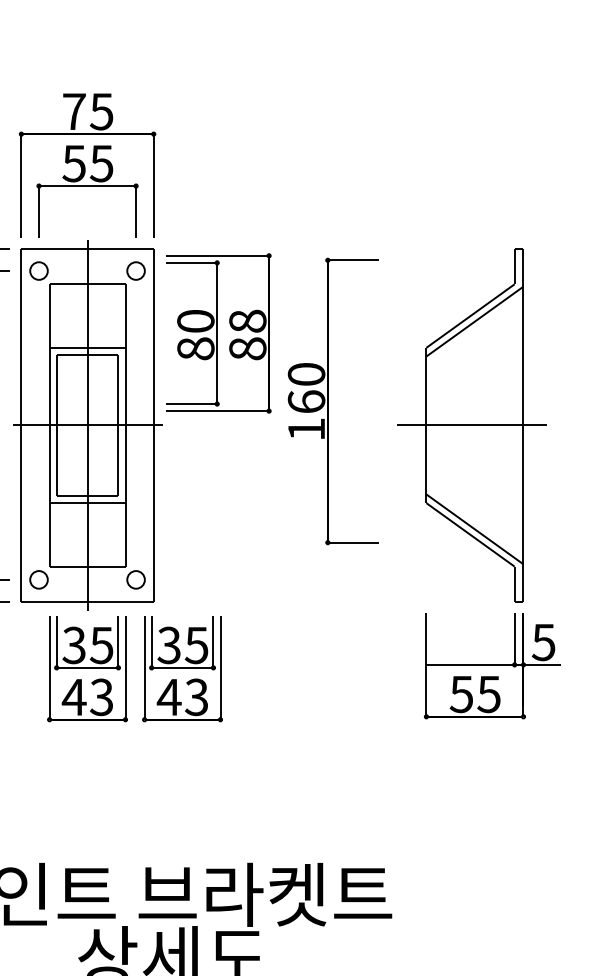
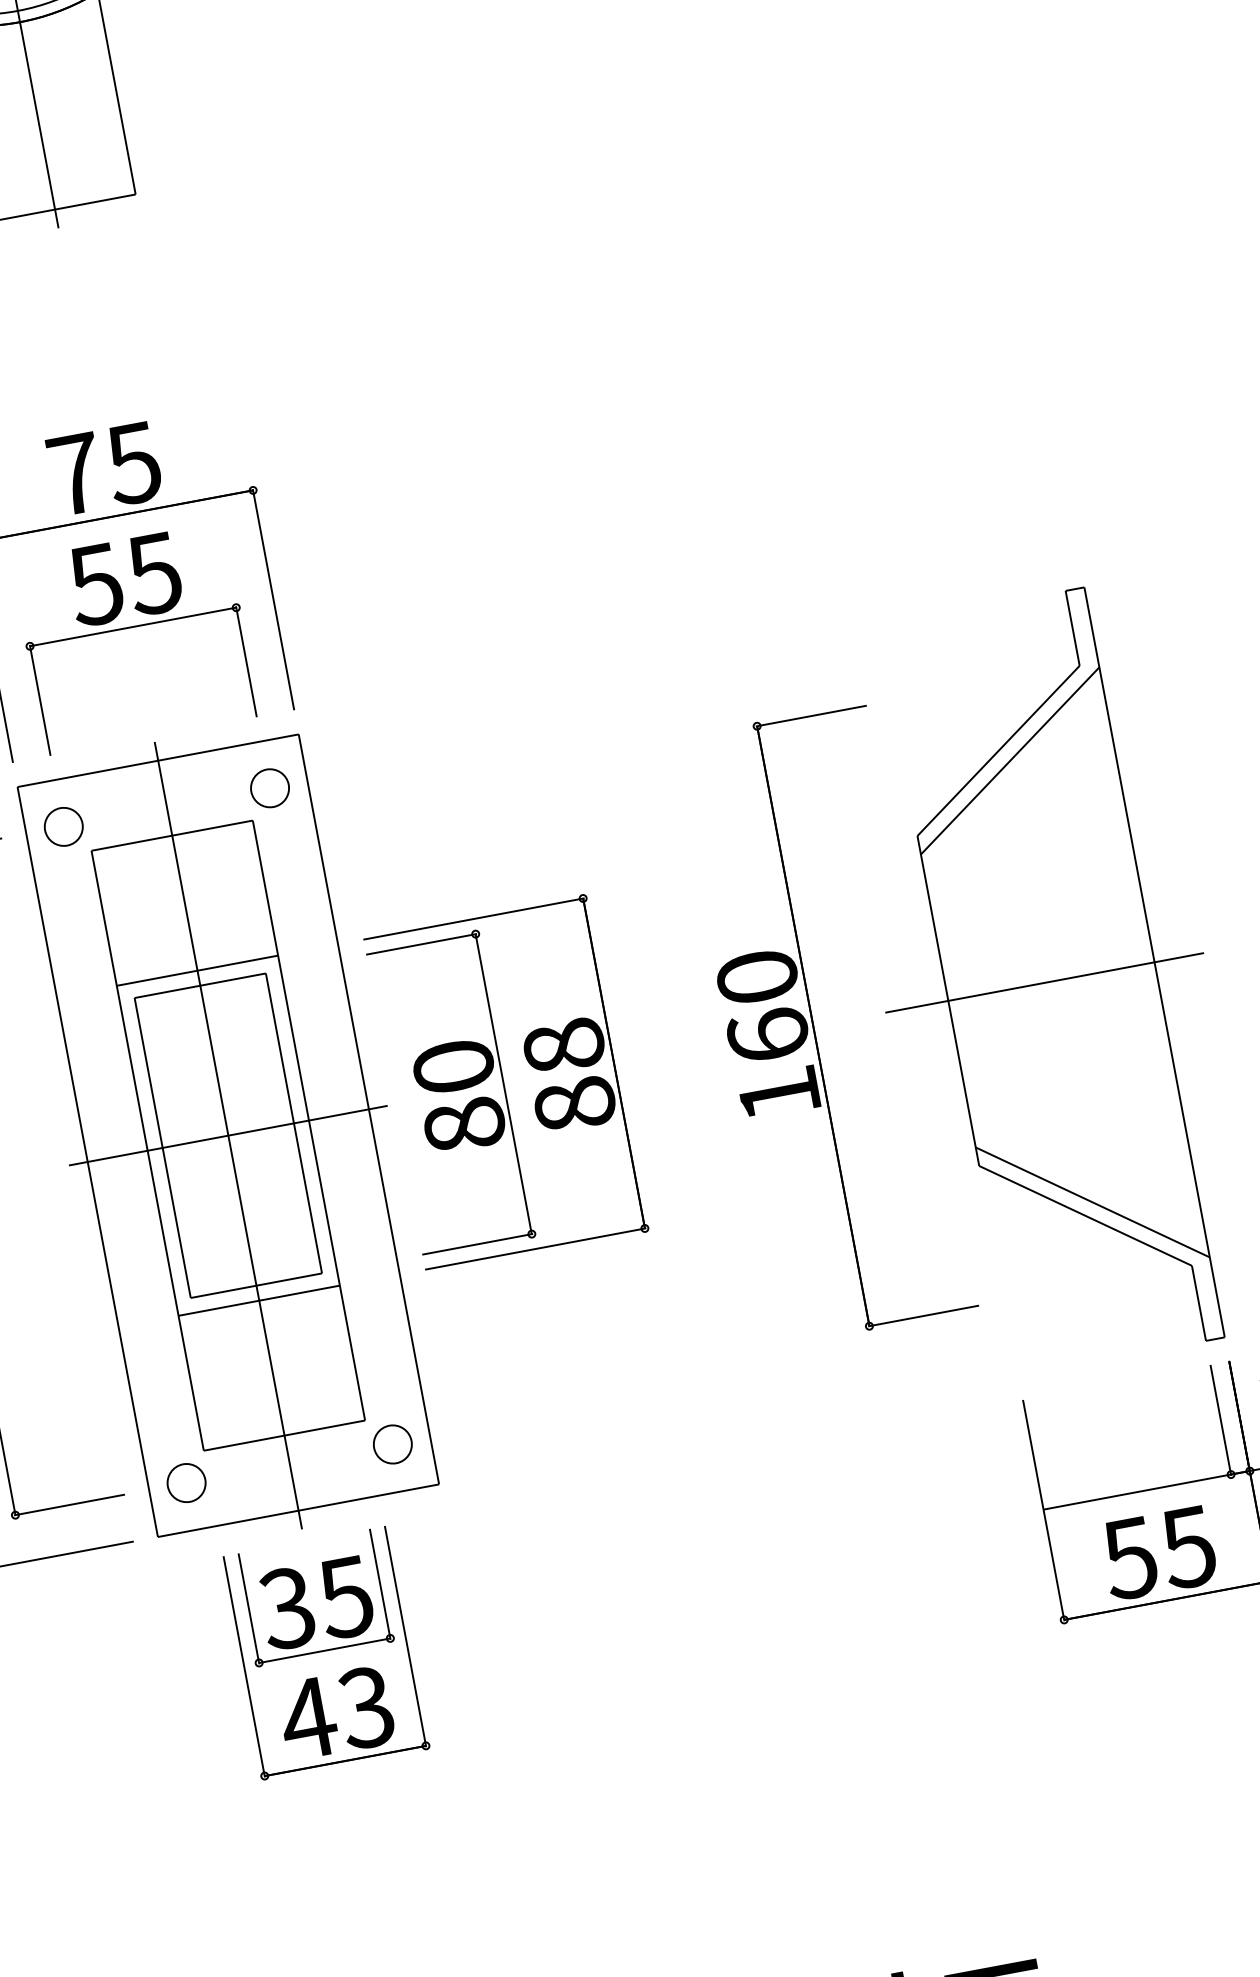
part: (218, 333) -> (506, 1083), moved
part: (332, 401) -> (823, 1024), moved
part: (182, 669) -> (527, 1616), removed

